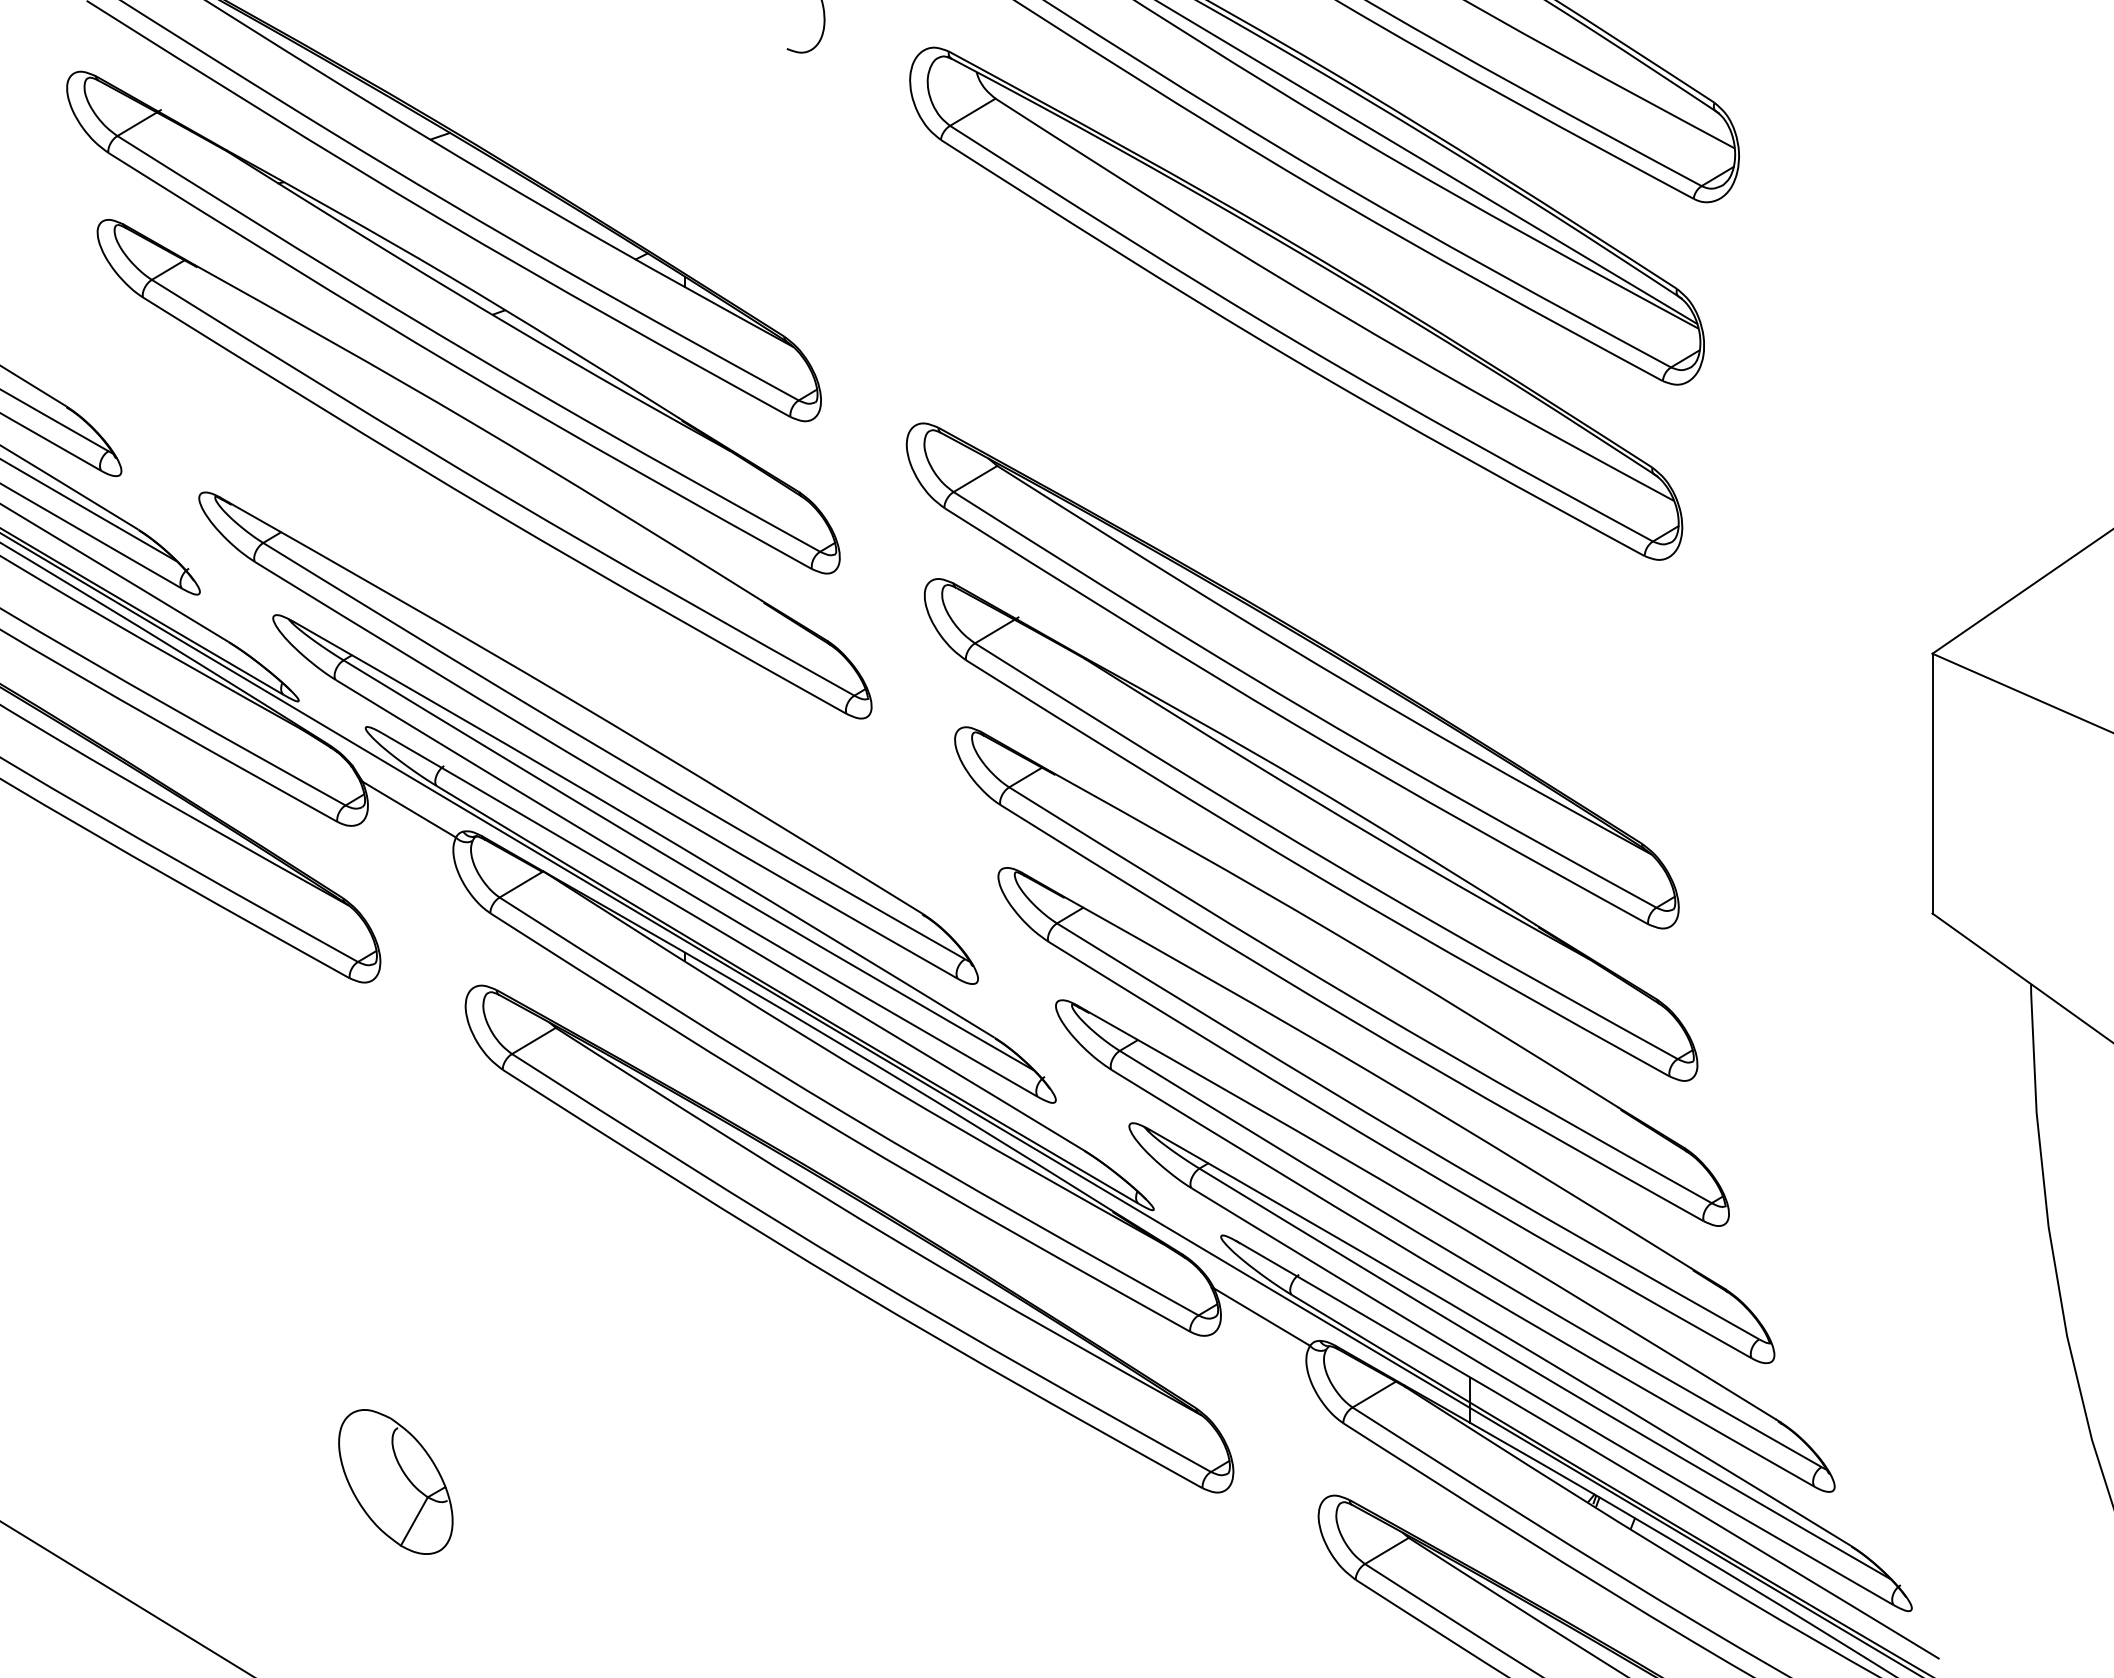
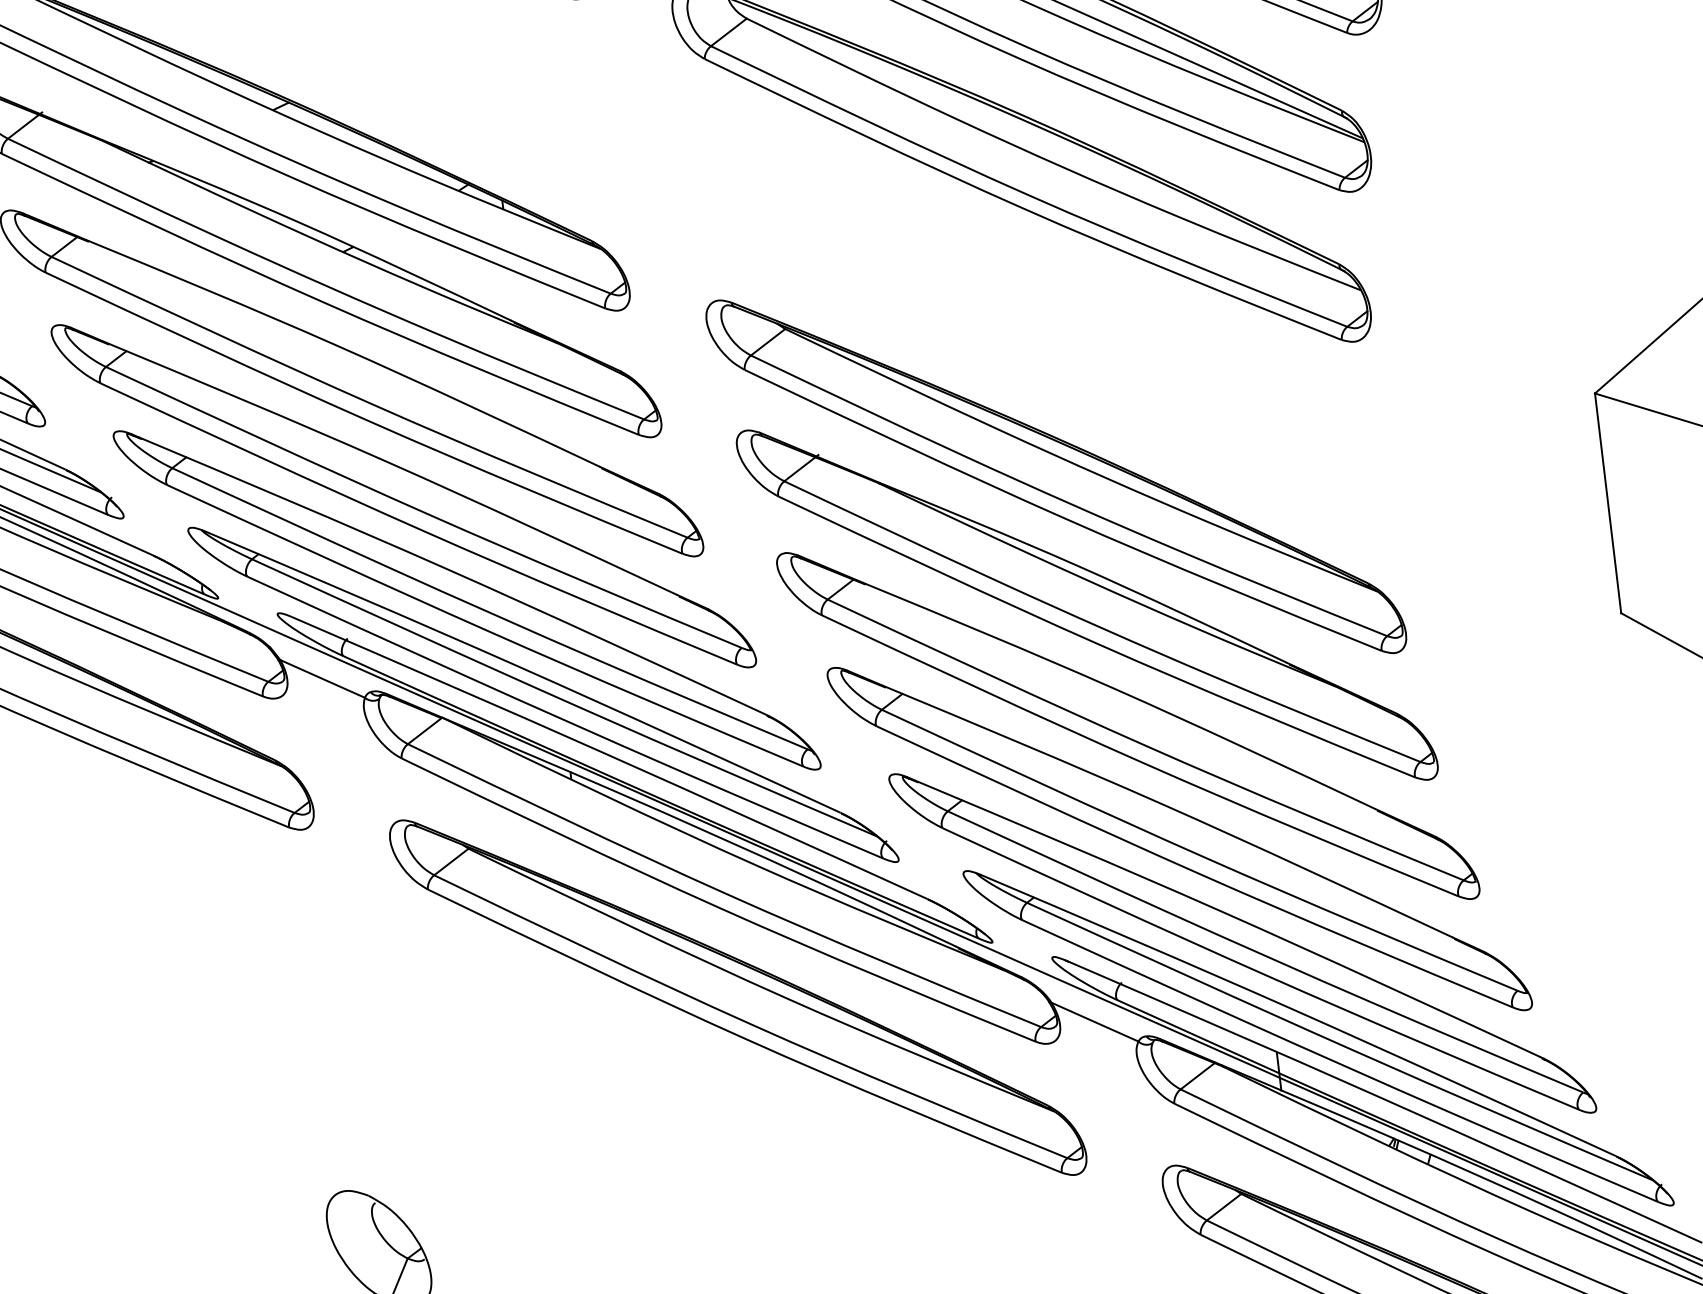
part: (529, 607) -> (403, 495), added

